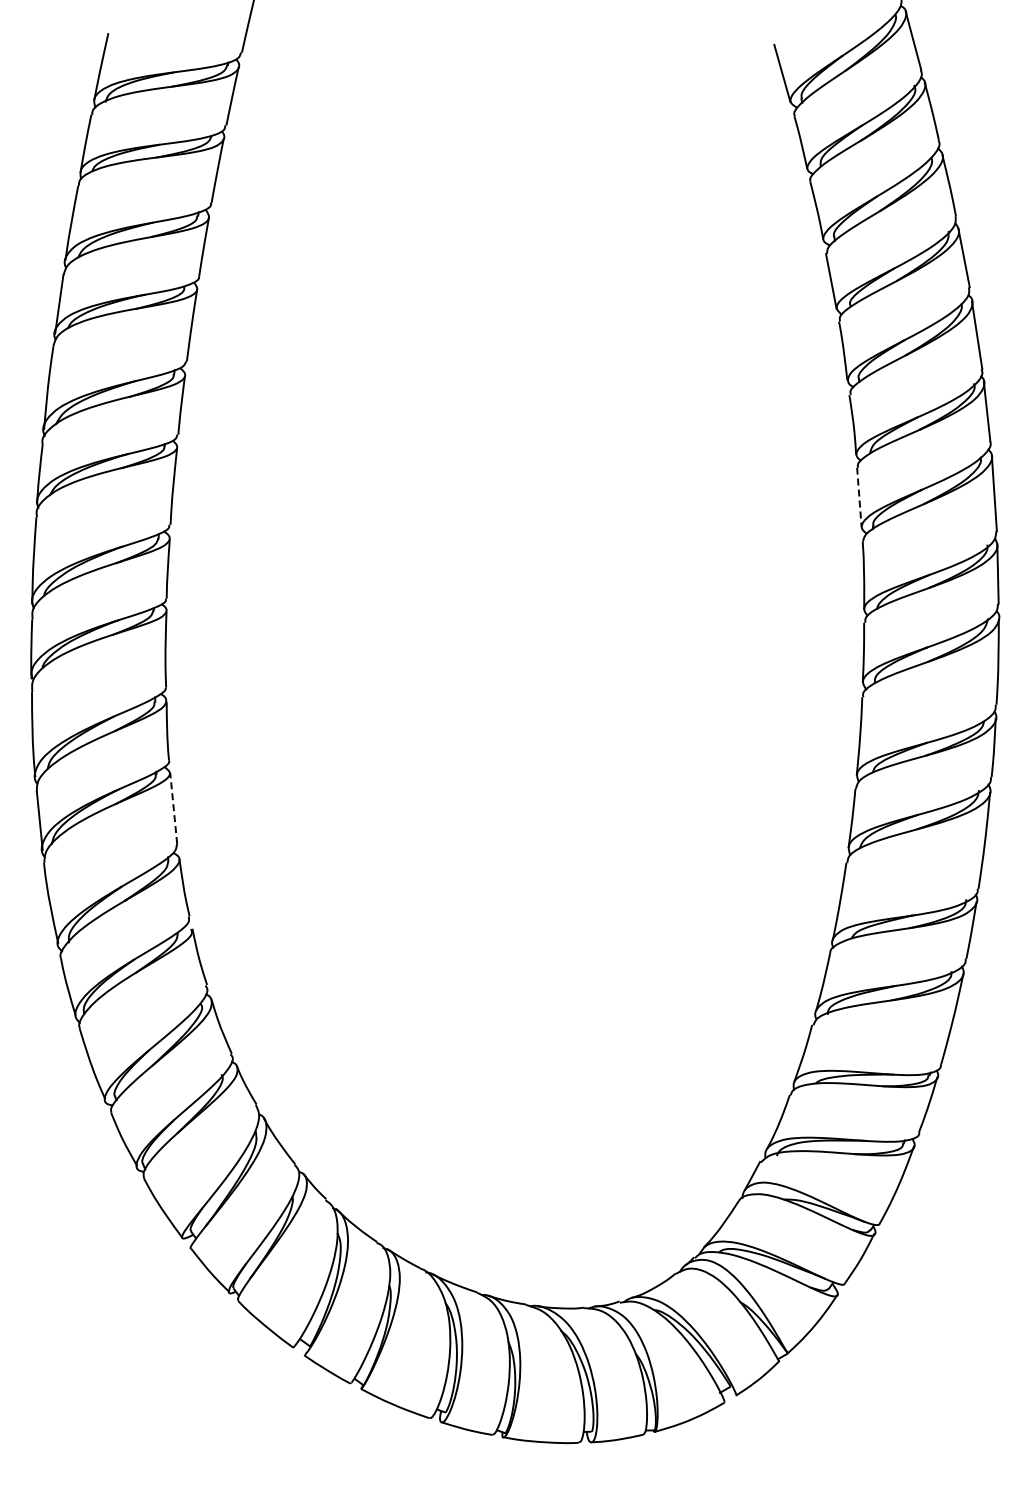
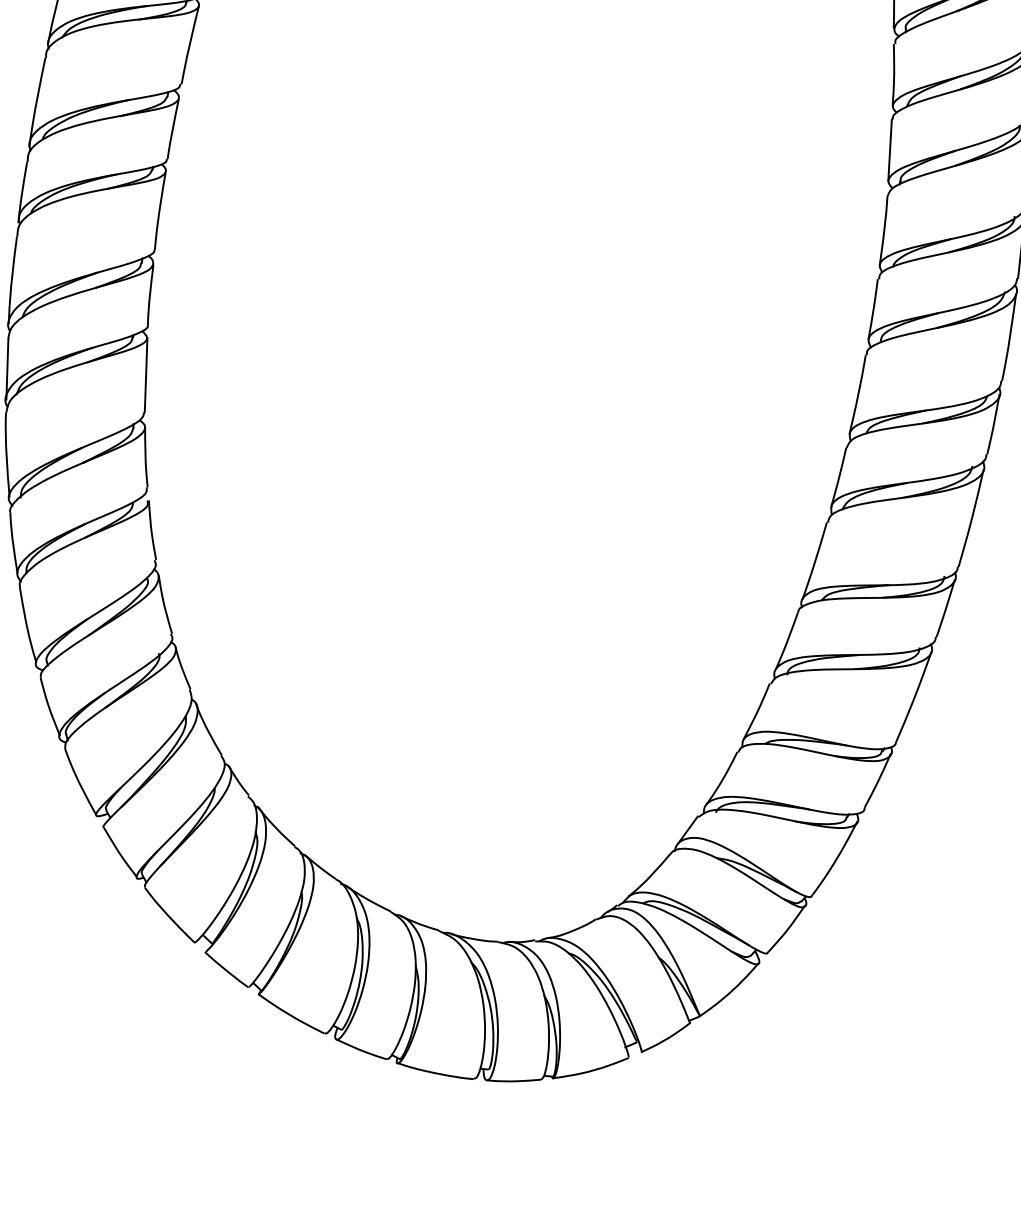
line: (859, 497) -> (890, 150), dashed -> solid
line: (173, 808) -> (145, 374), dashed -> solid

